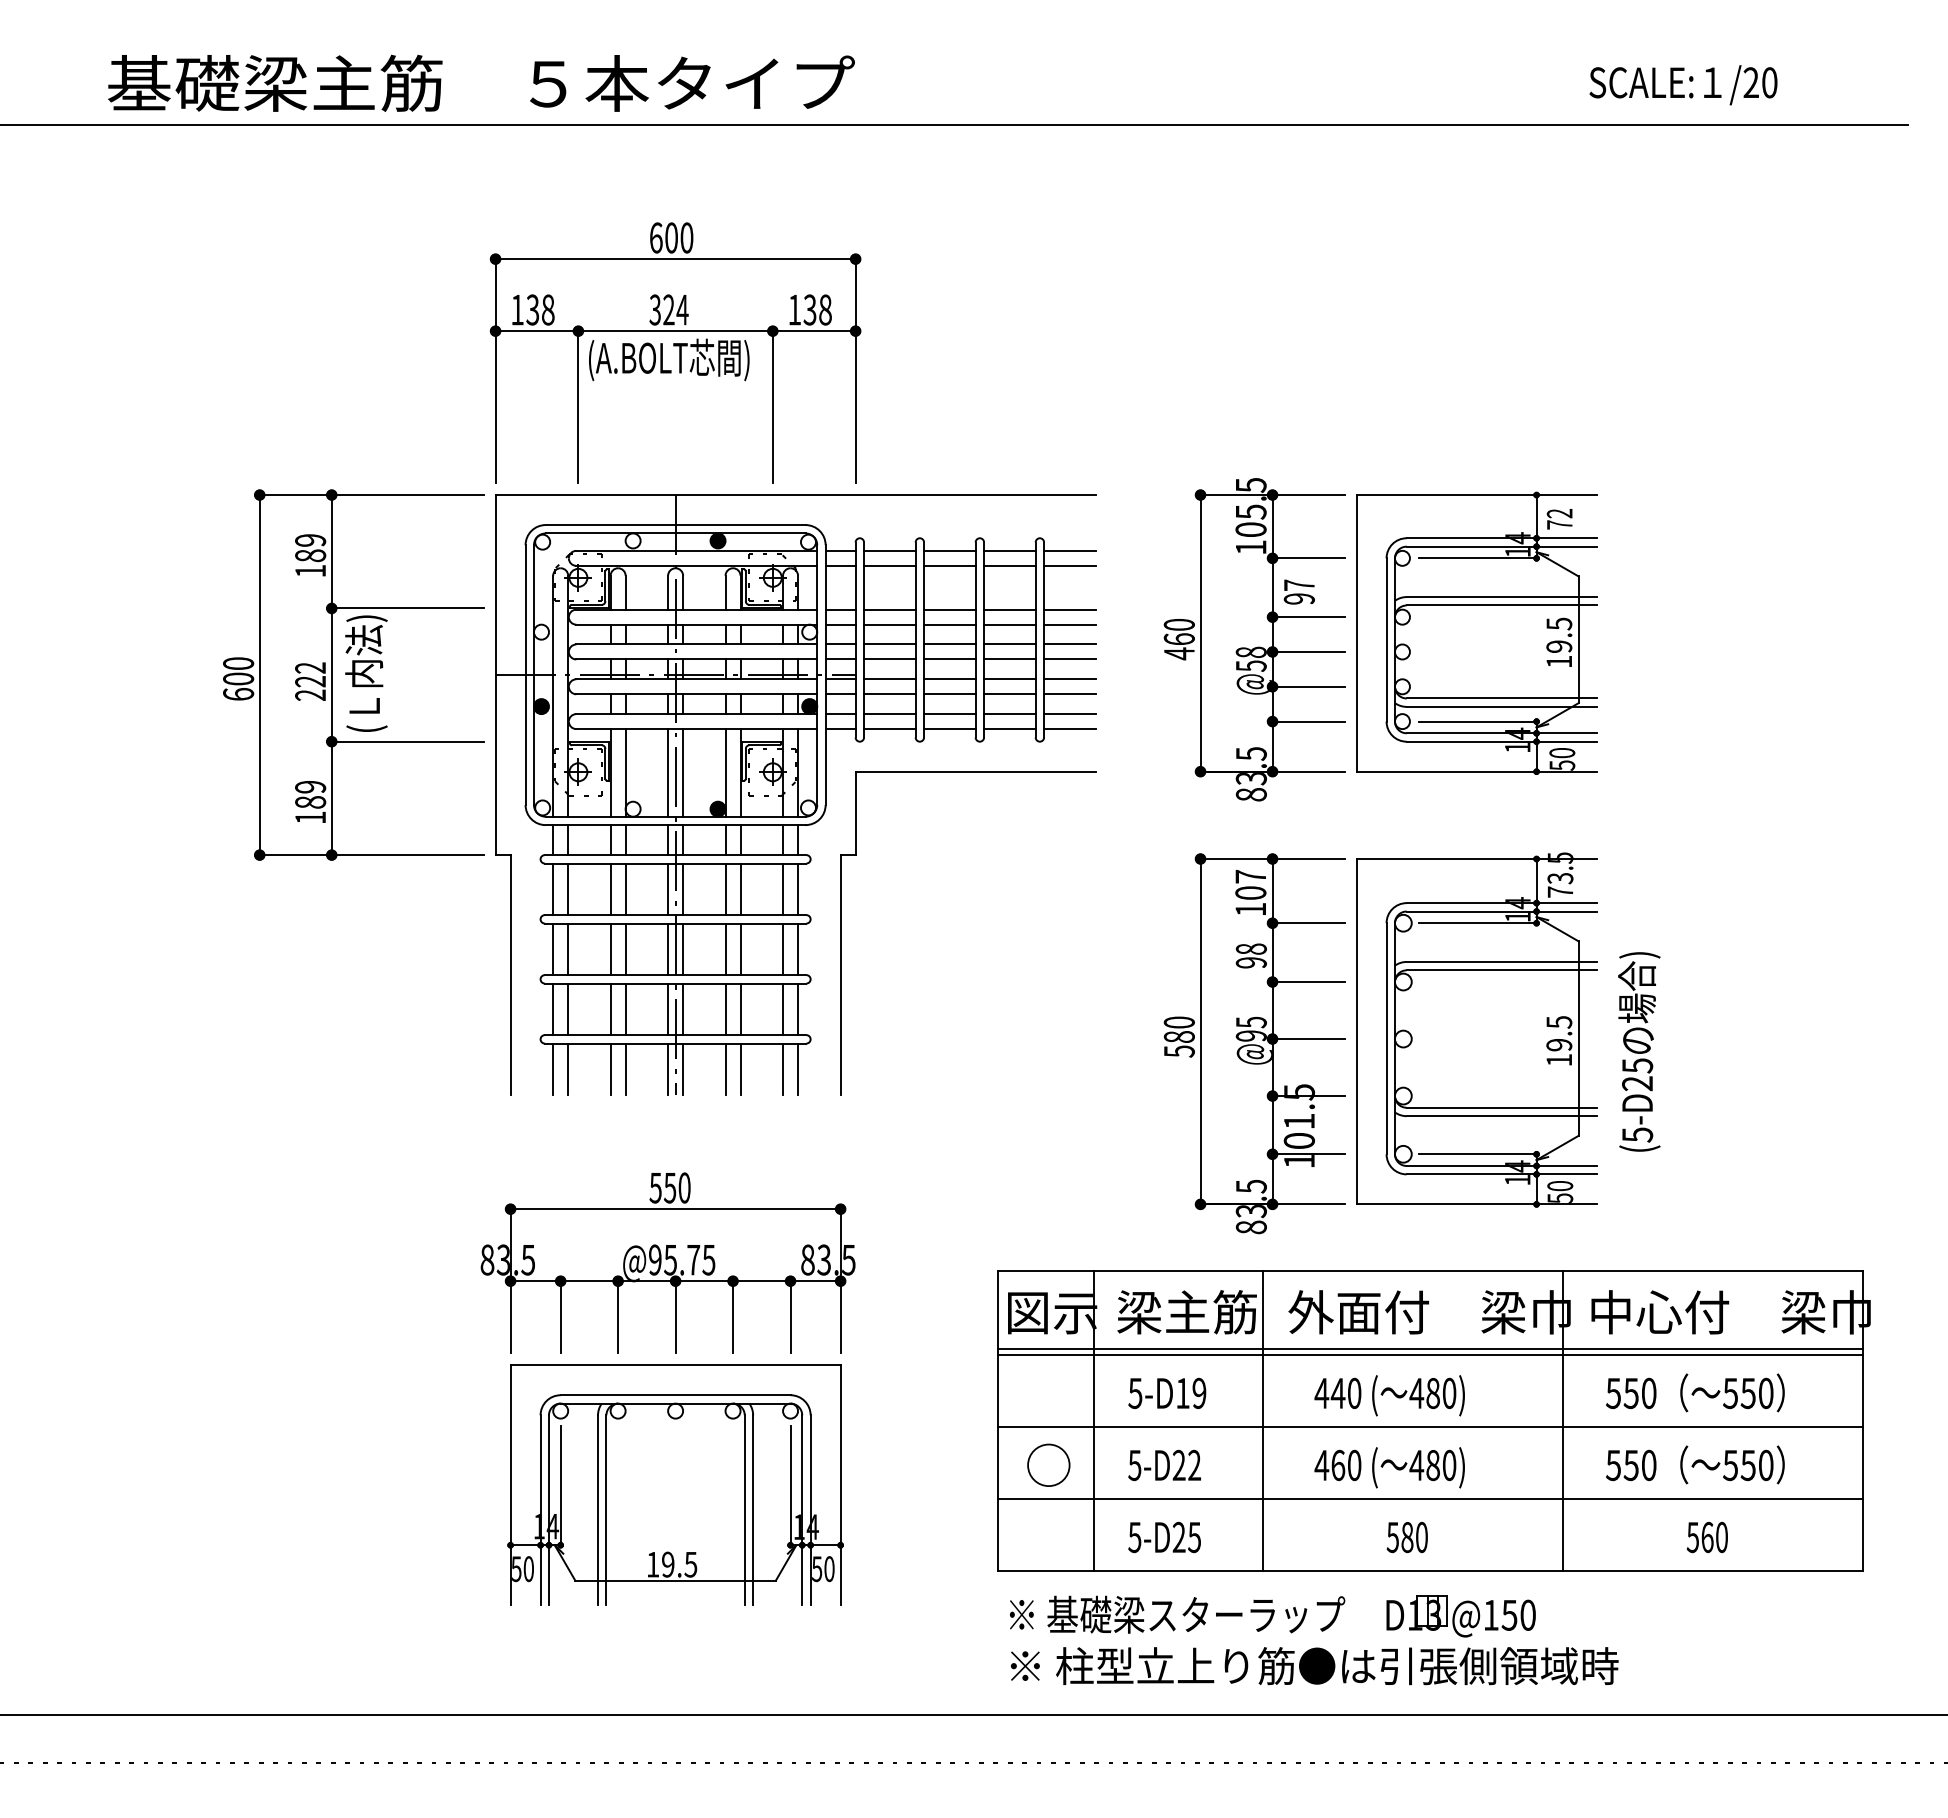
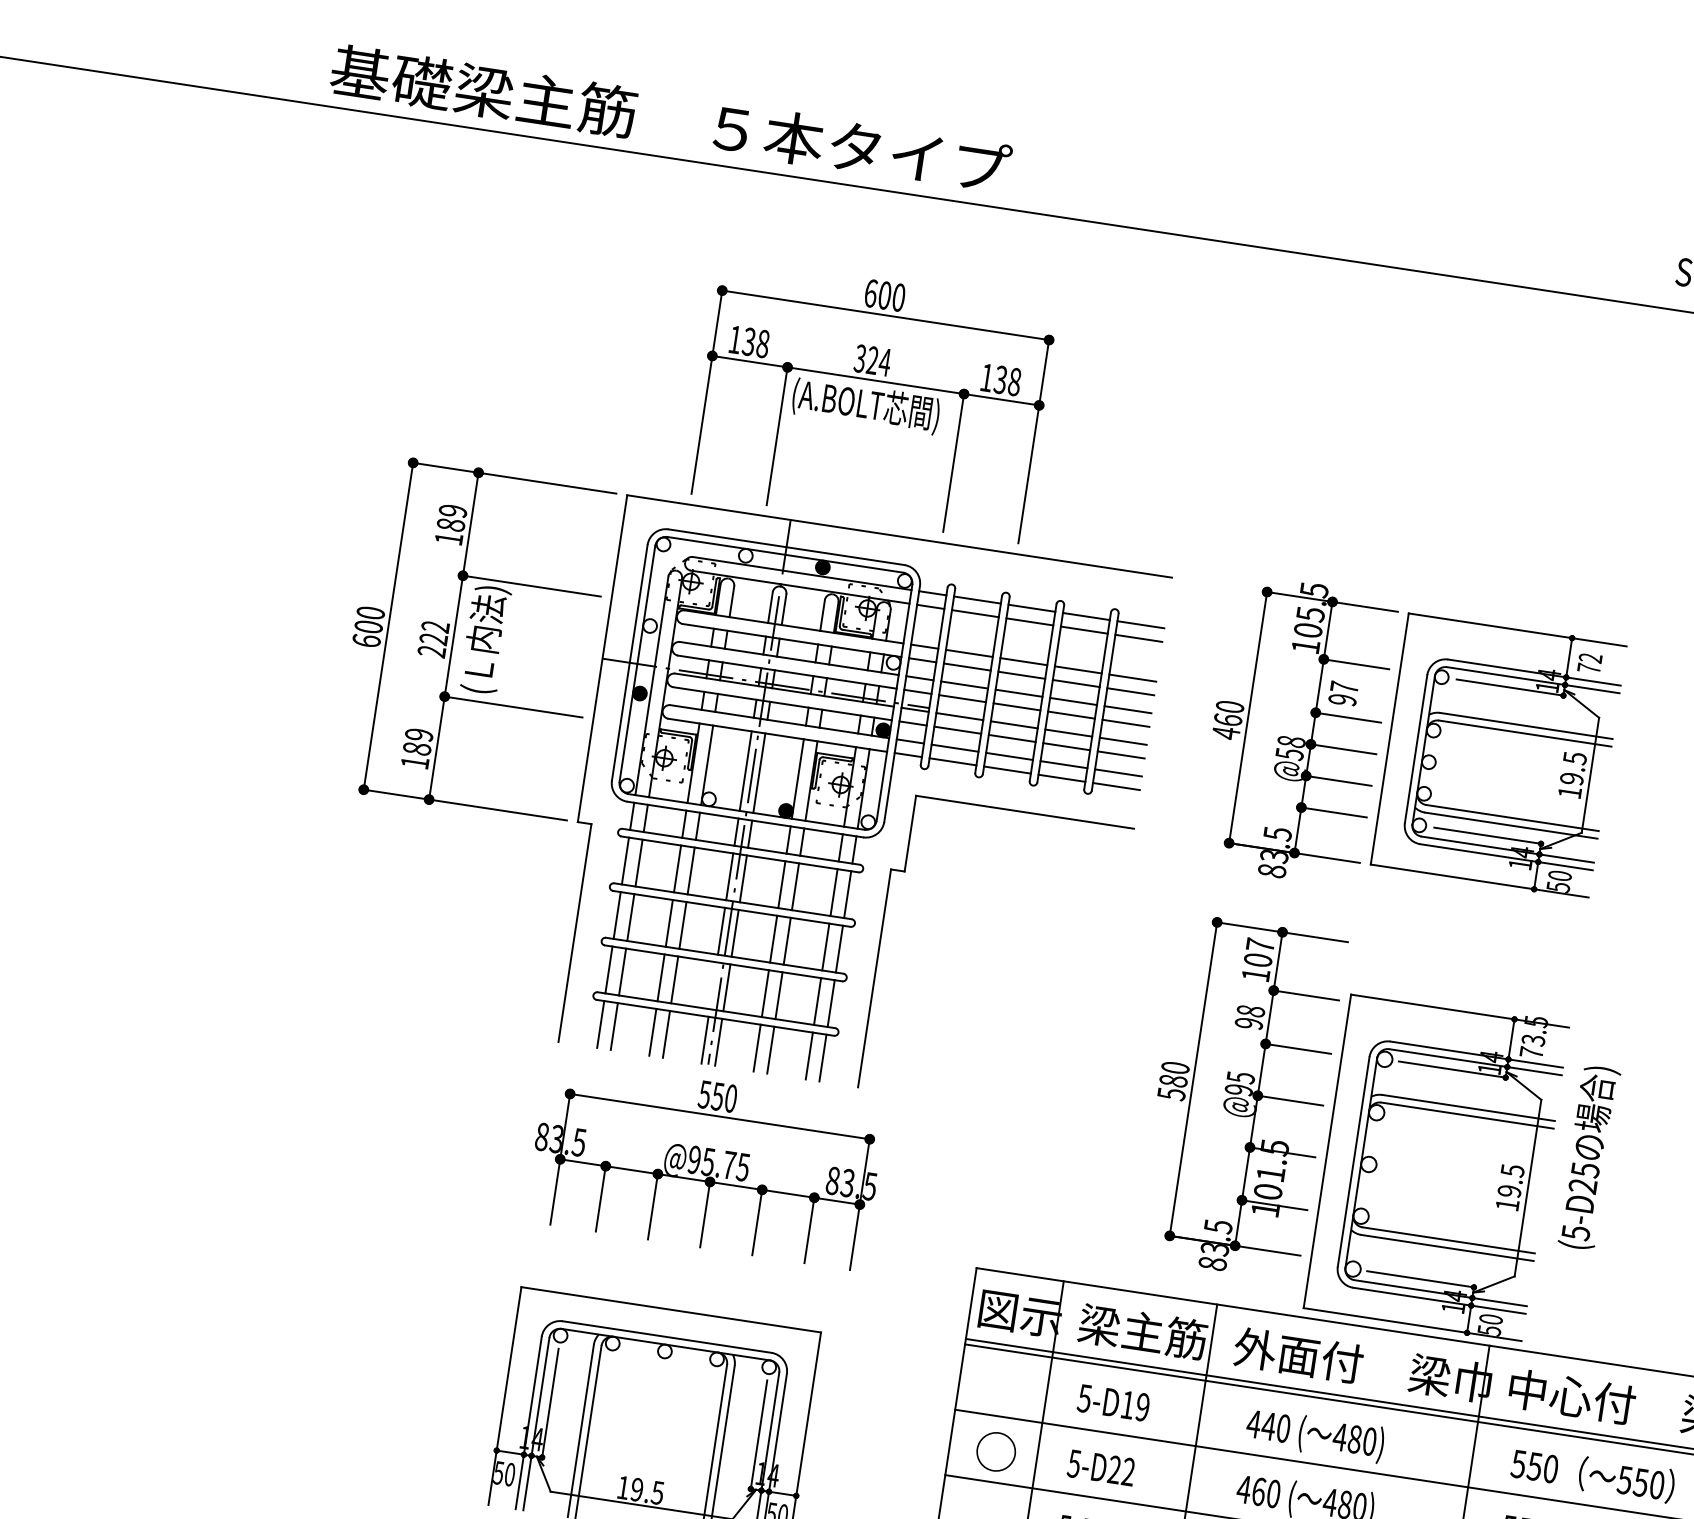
part: (675, 352) -> (872, 400), moved
line: (668, 1009) -> (713, 985), removed
part: (1476, 1029) -> (1436, 1165), moved
part: (667, 1262) -> (705, 1163), moved

